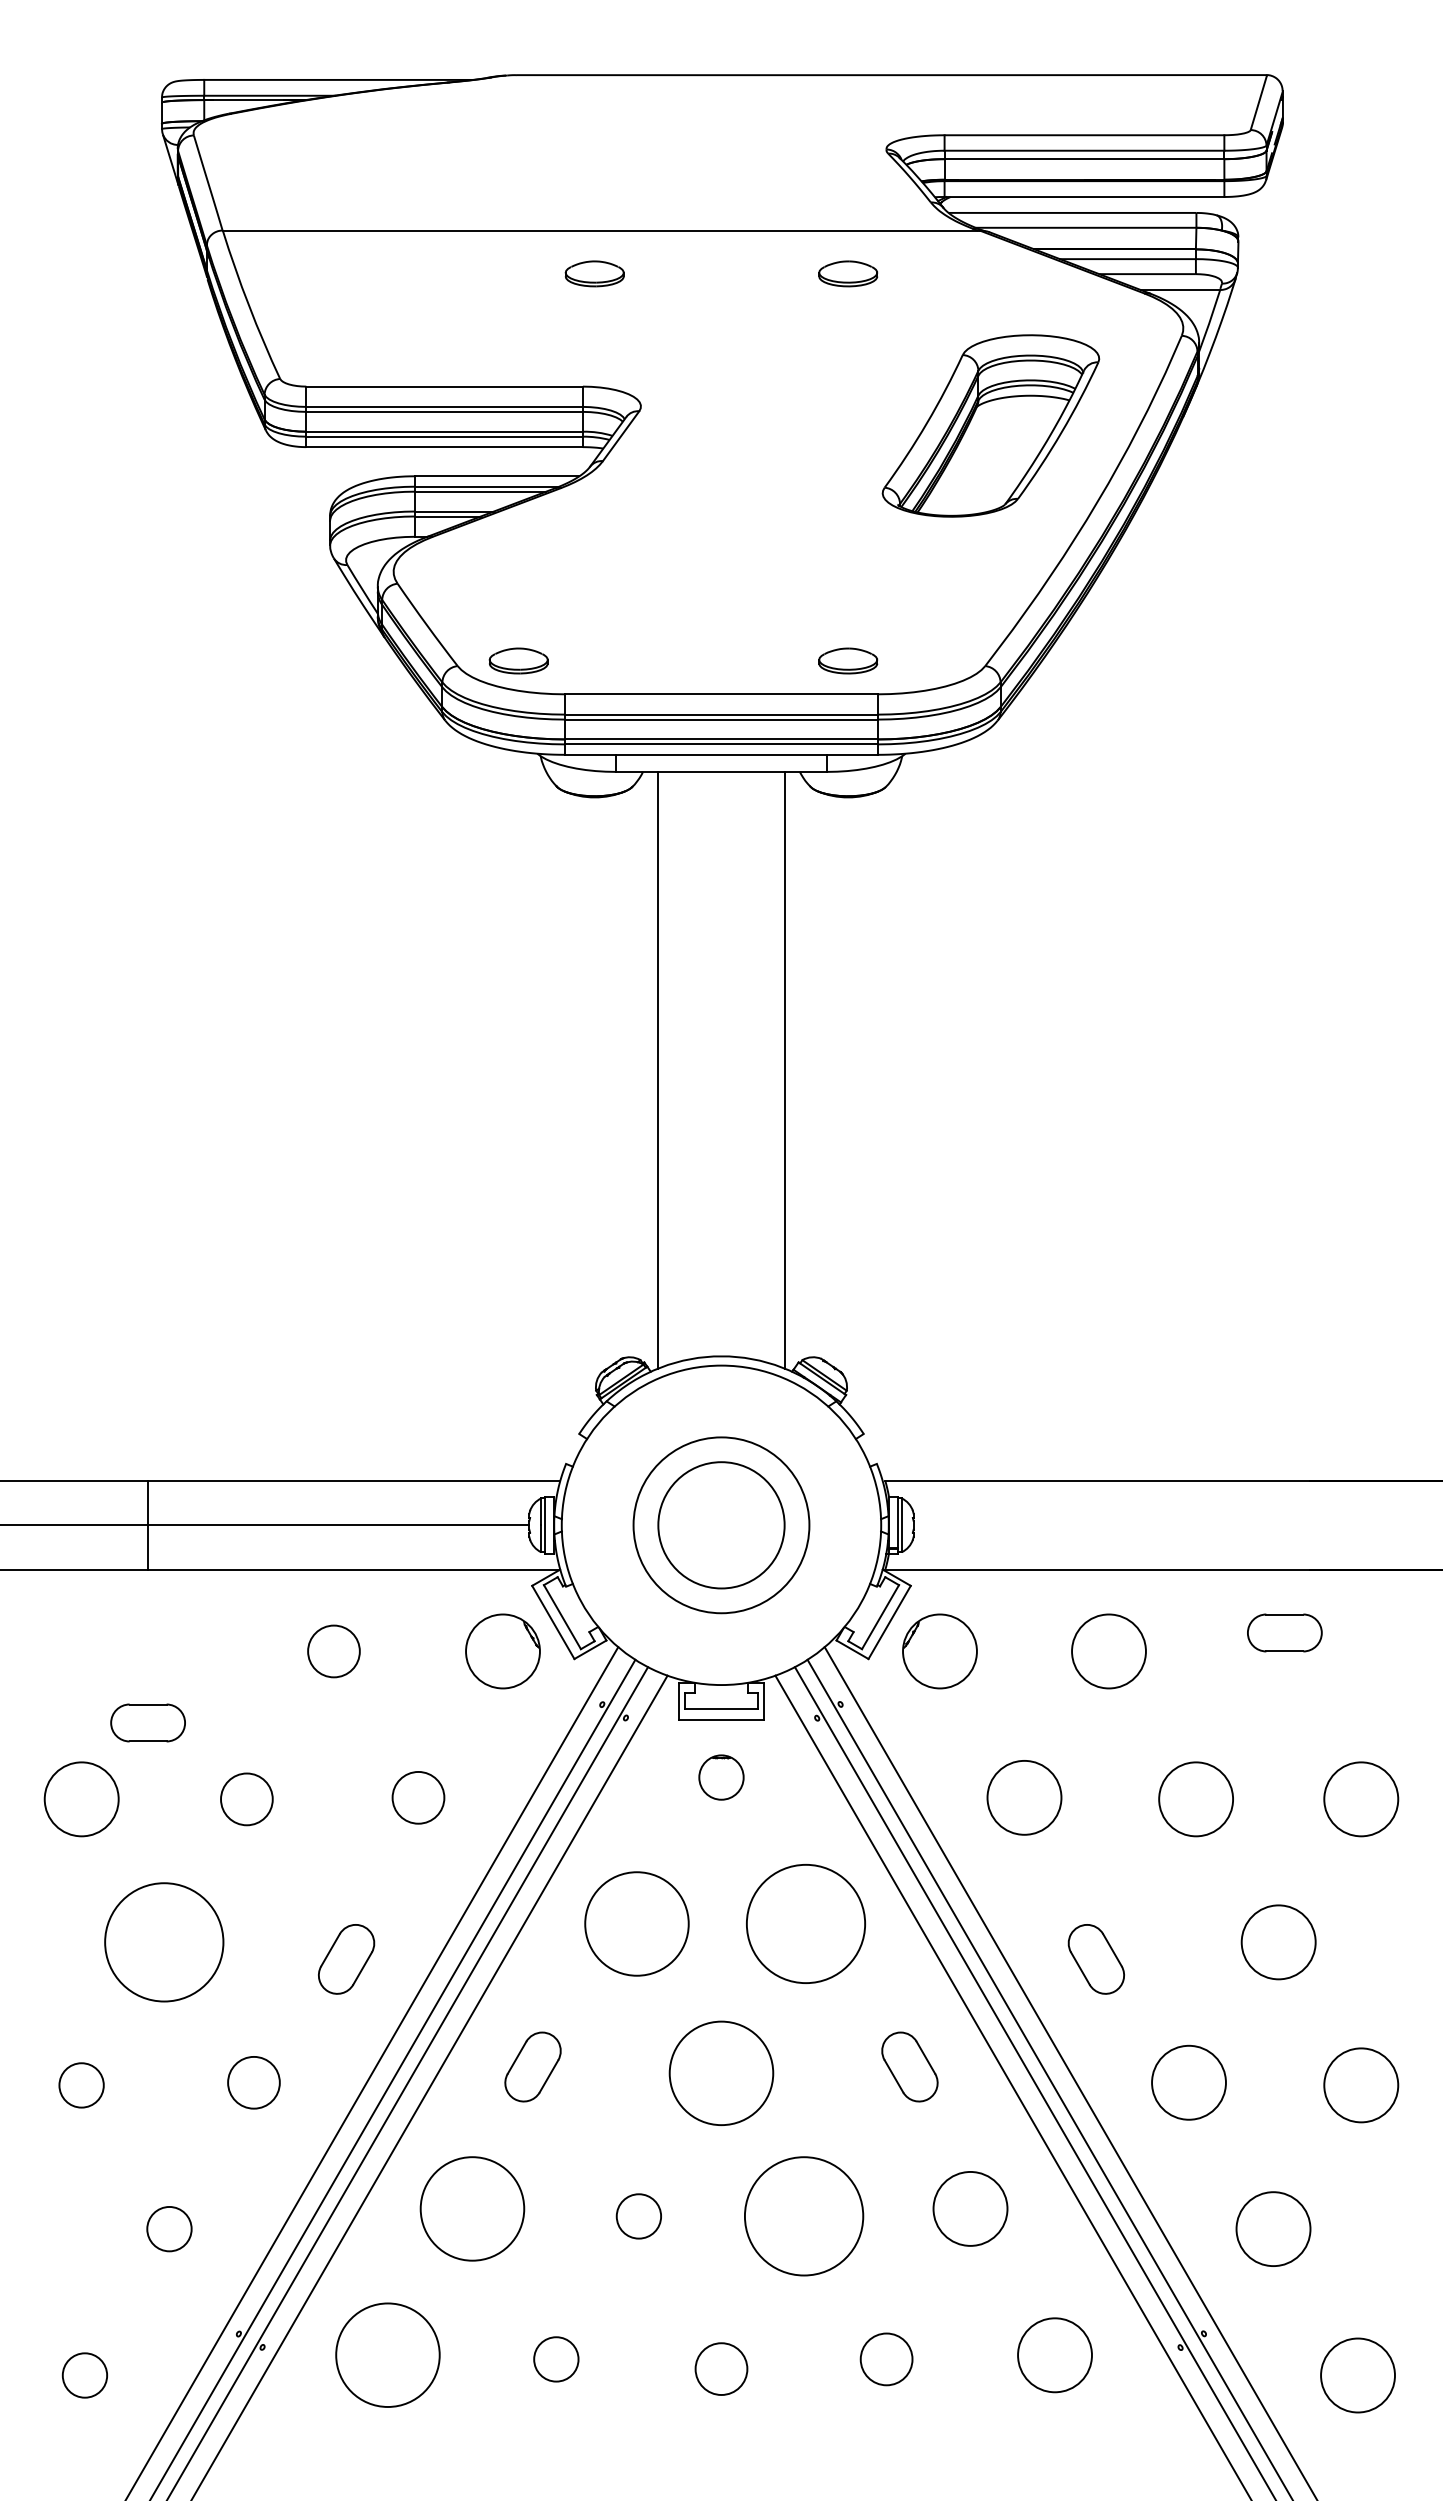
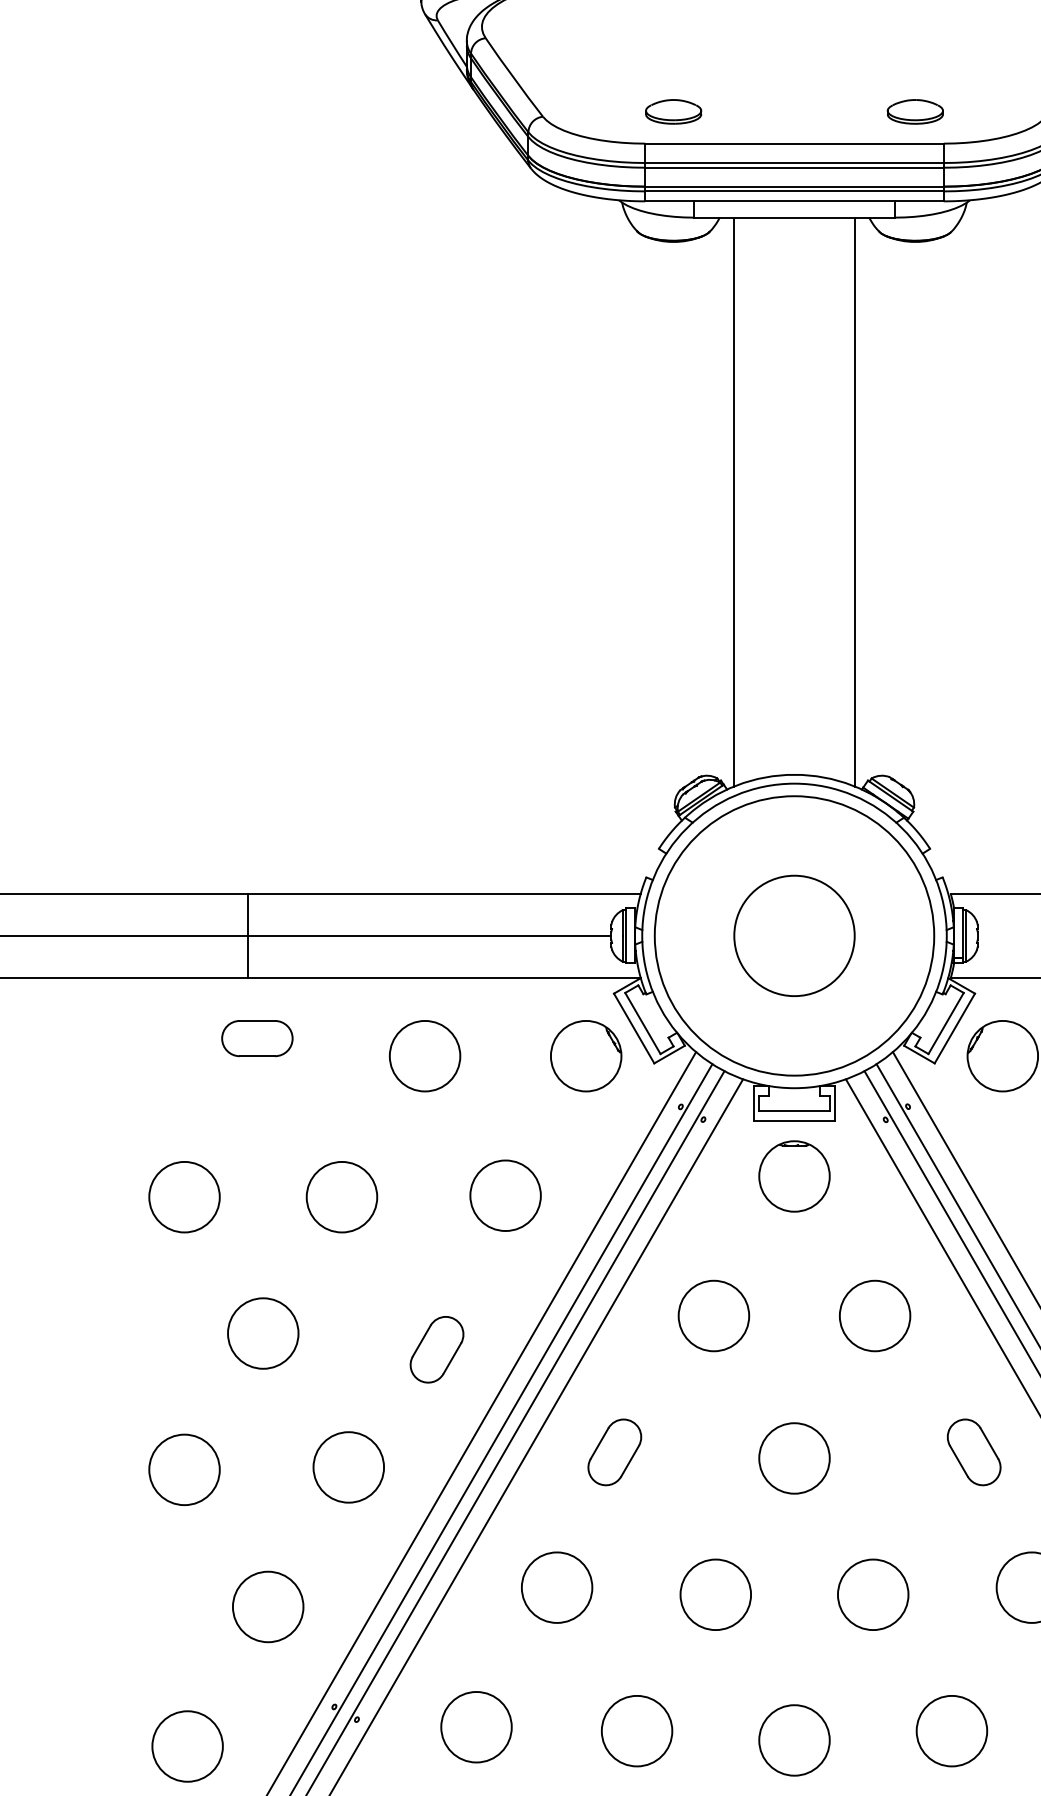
part: (518, 660) -> (673, 111), moved
circle: (721, 1524) -> (794, 935), size x1.67
circle: (333, 1651) -> (424, 1056), size x1.43
part: (147, 1722) -> (256, 1038), moved
part: (721, 1777) -> (794, 1176), size x1.67
circle: (418, 1797) -> (505, 1195), size x1.43
circle: (246, 1799) -> (341, 1197), size x1.43
circle: (636, 1923) -> (713, 1315), size x0.71
circle: (805, 1923) -> (874, 1315), size x0.62
circle: (164, 1942) -> (263, 1333), size x0.62
circle: (721, 2073) -> (794, 1458), size x0.71
circle: (253, 2082) -> (348, 1467), size x1.43
circle: (81, 2085) -> (184, 1470), size x1.67
circle: (472, 2208) -> (557, 1587), size x0.71
circle: (638, 2216) -> (715, 1594), size x1.67
circle: (803, 2216) -> (872, 1594), size x0.62
circle: (169, 2229) -> (268, 1607), size x1.67
circle: (387, 2355) -> (476, 1727), size x0.71
circle: (556, 2359) -> (637, 1731), size x1.67
circle: (886, 2359) -> (951, 1731), size x1.43
circle: (721, 2368) -> (794, 1739), size x1.43
circle: (84, 2375) -> (187, 1746), size x1.67

